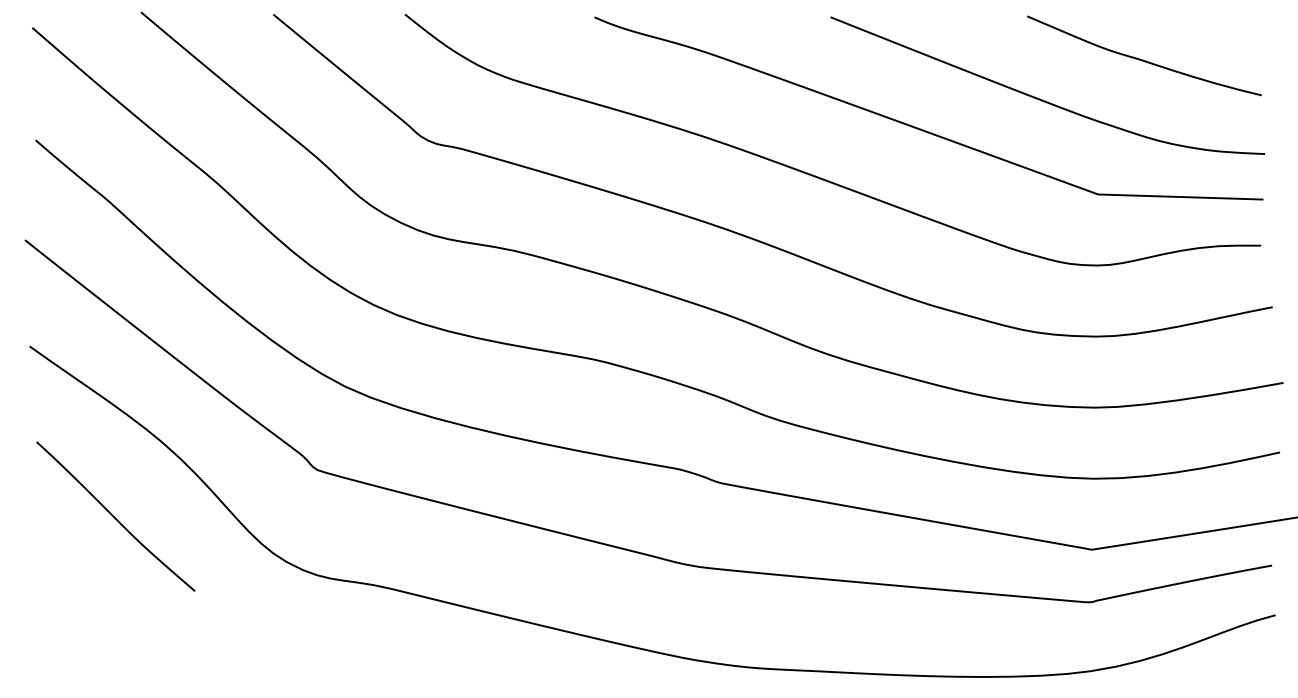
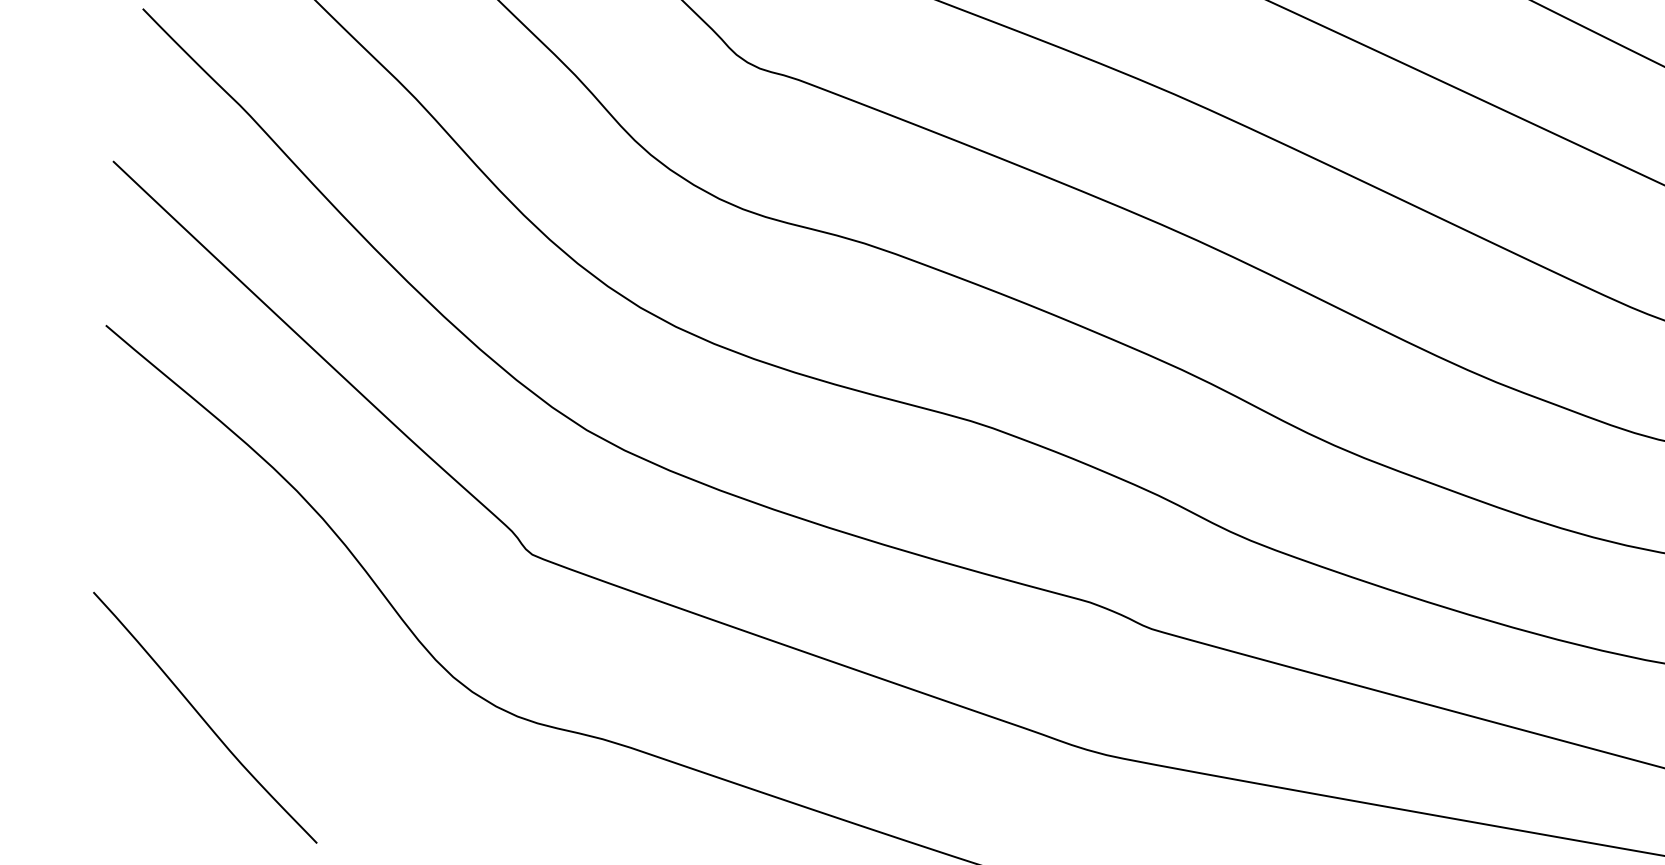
curve: (114, 516) -> (203, 717), moved

